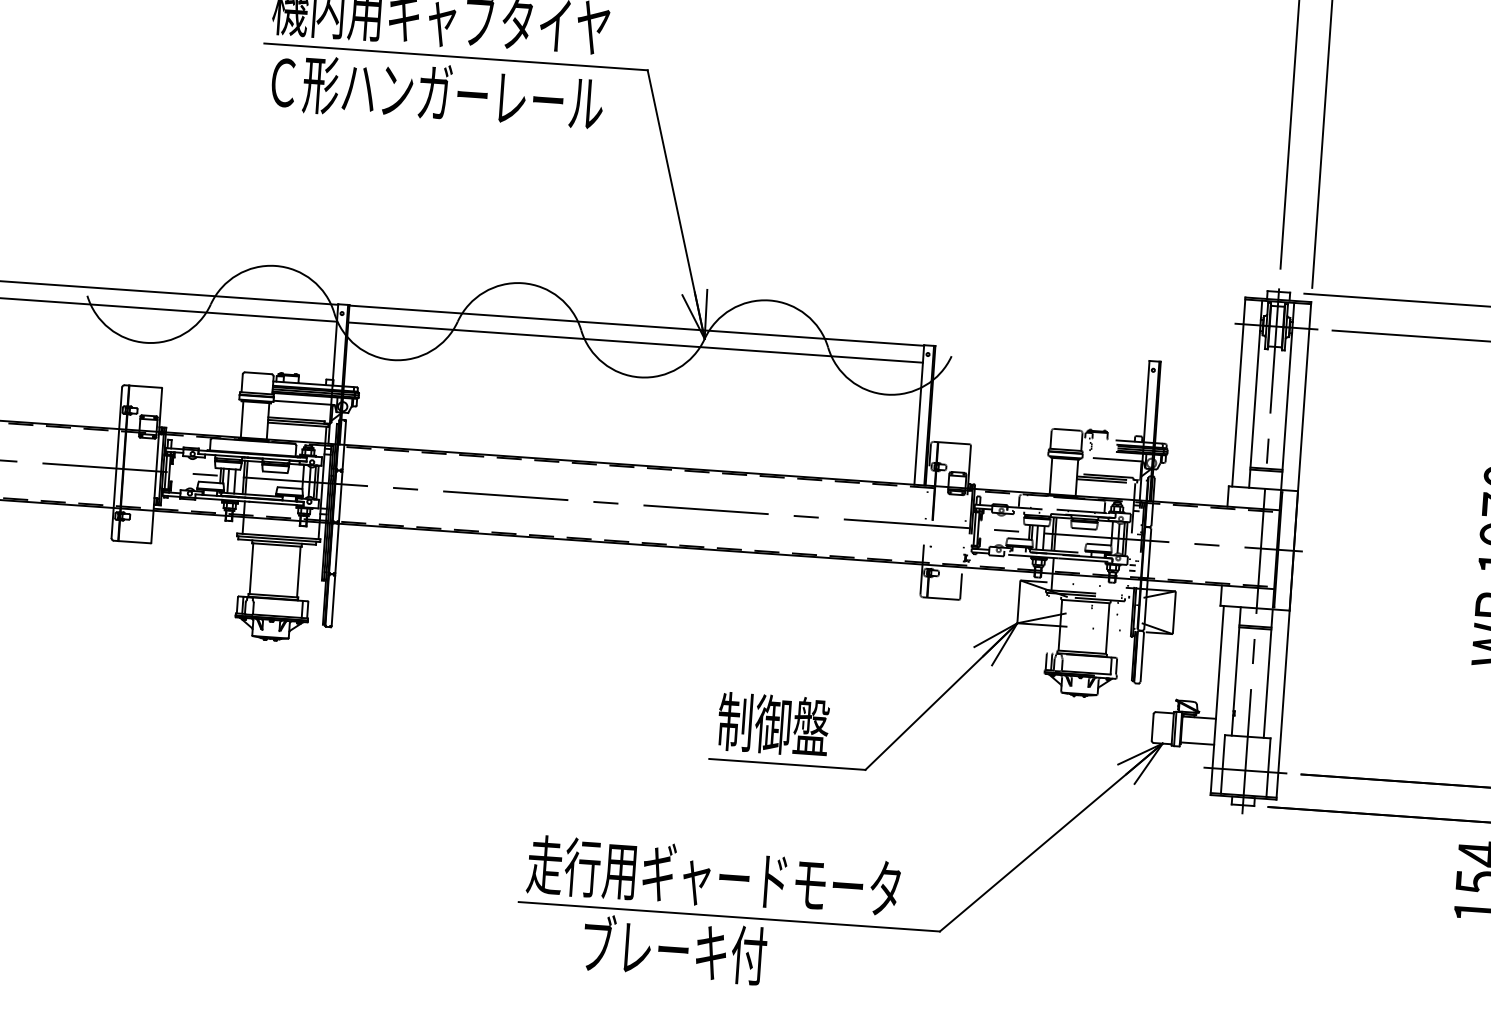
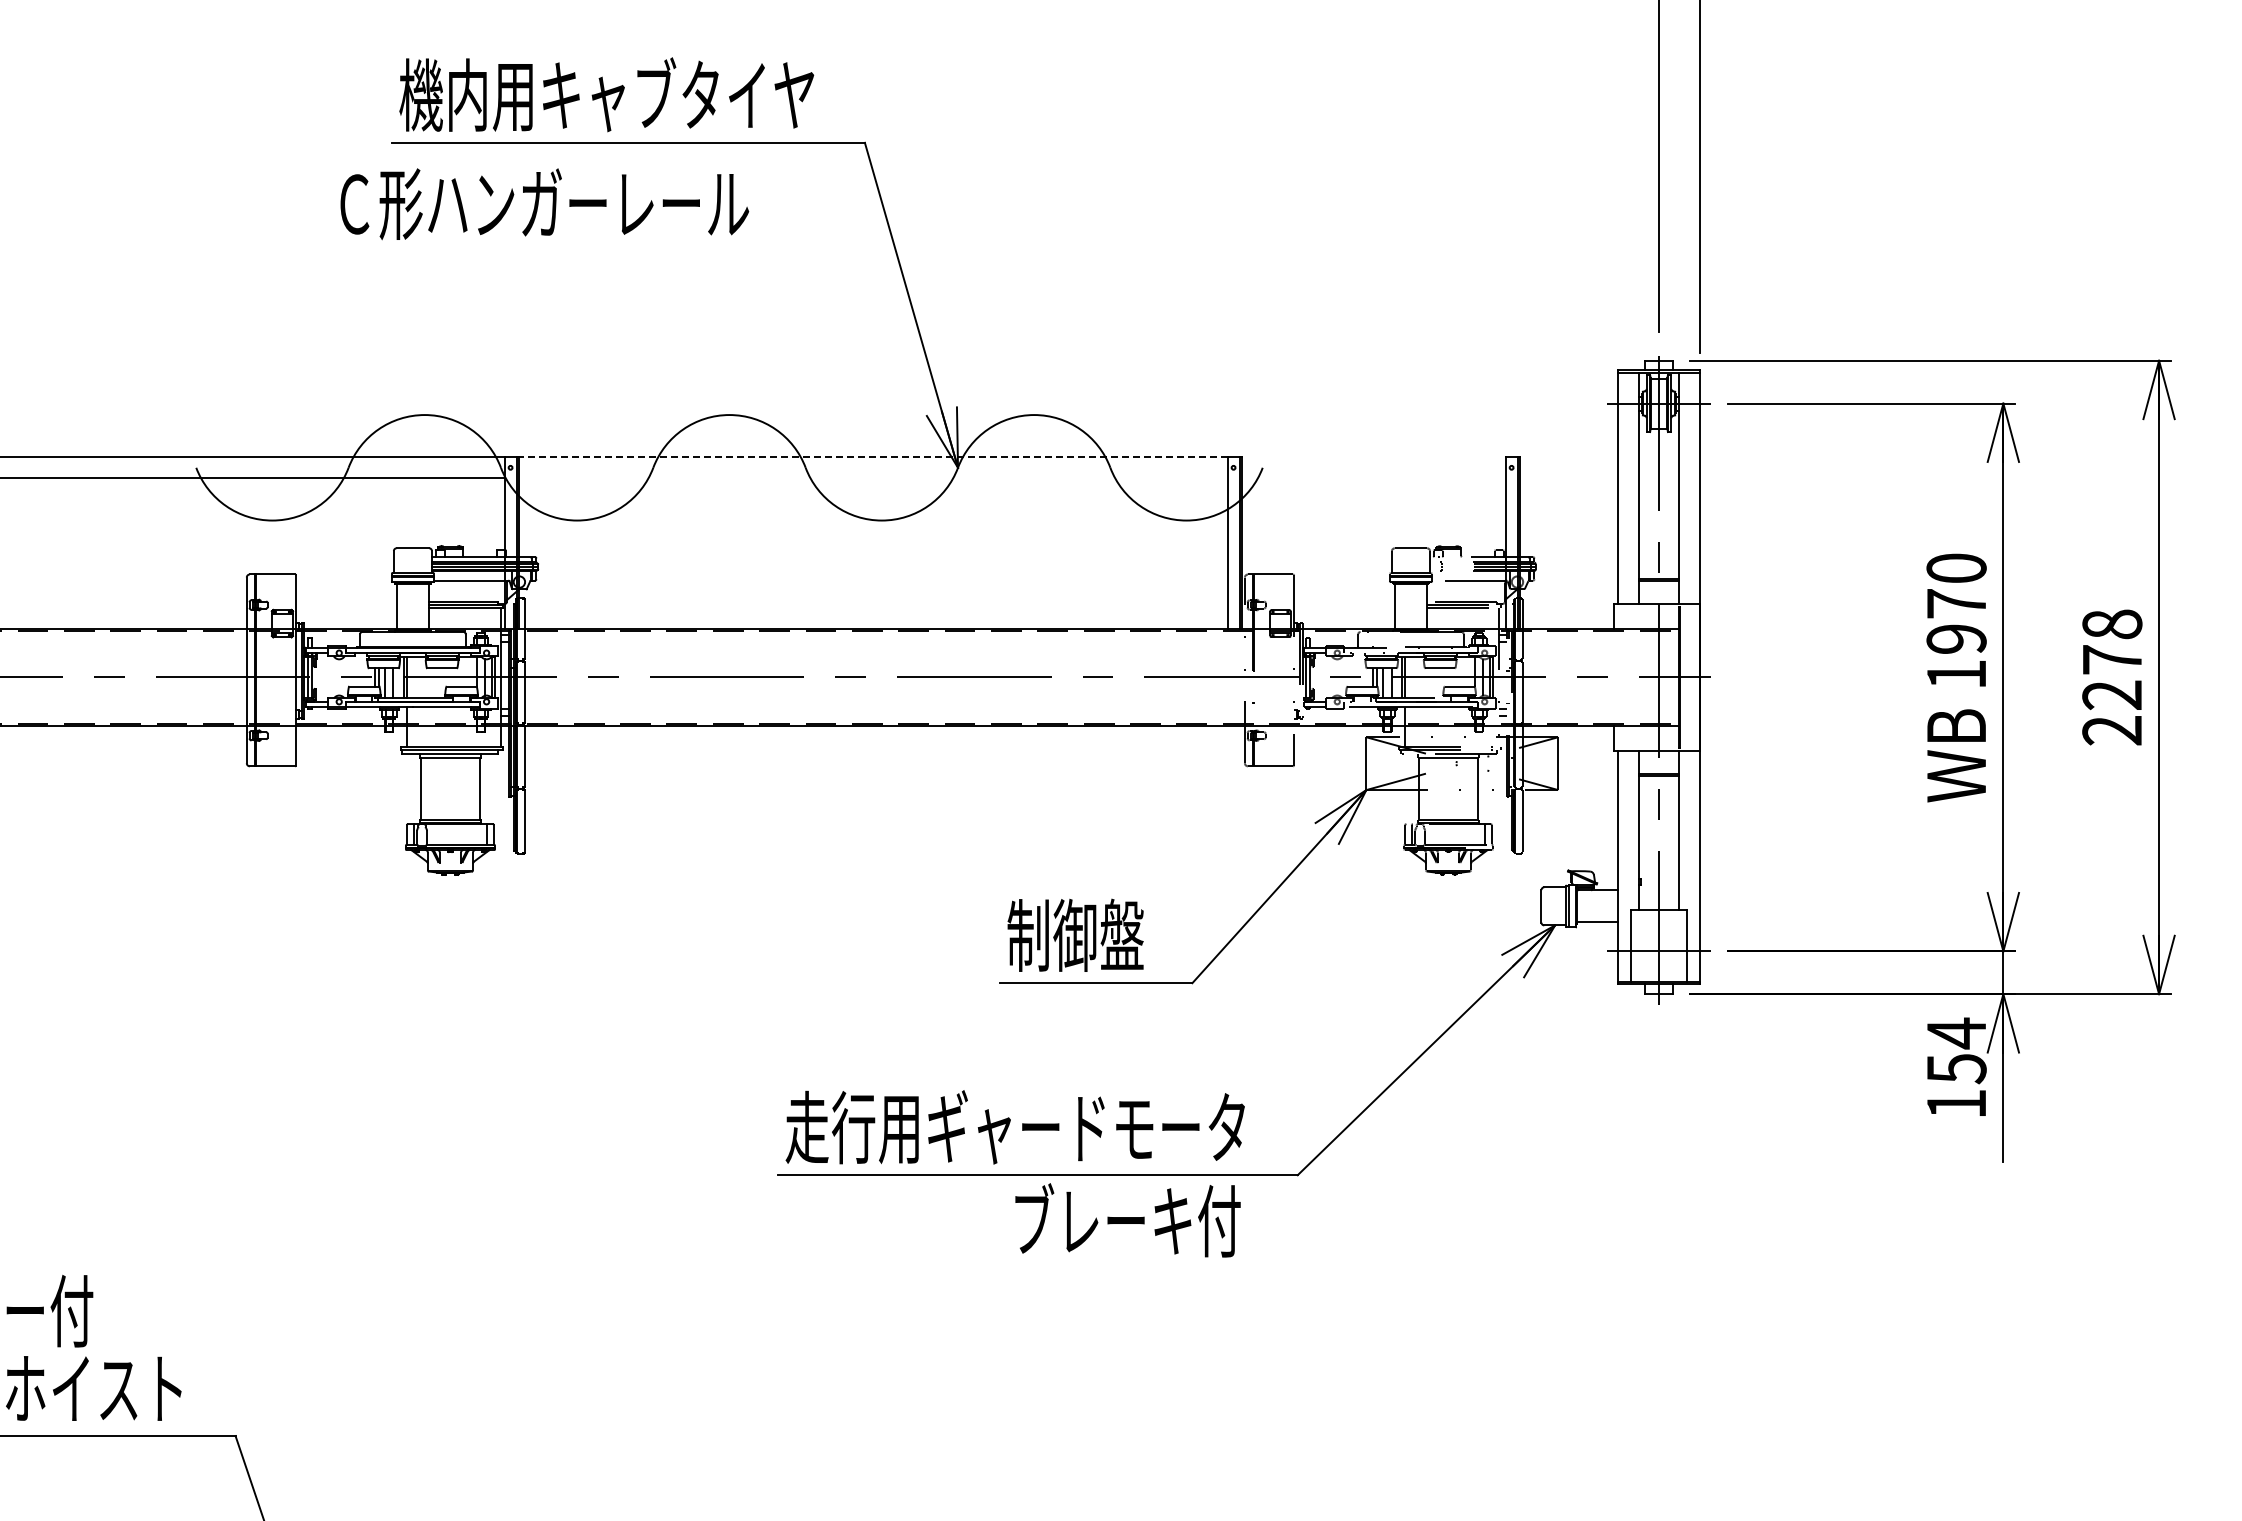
text: (437, 93) -> (544, 204), moved
line: (636, 325) -> (873, 457), solid -> dashed
line: (635, 342) -> (873, 478), removed
text: (674, 949) -> (1127, 1220), moved

